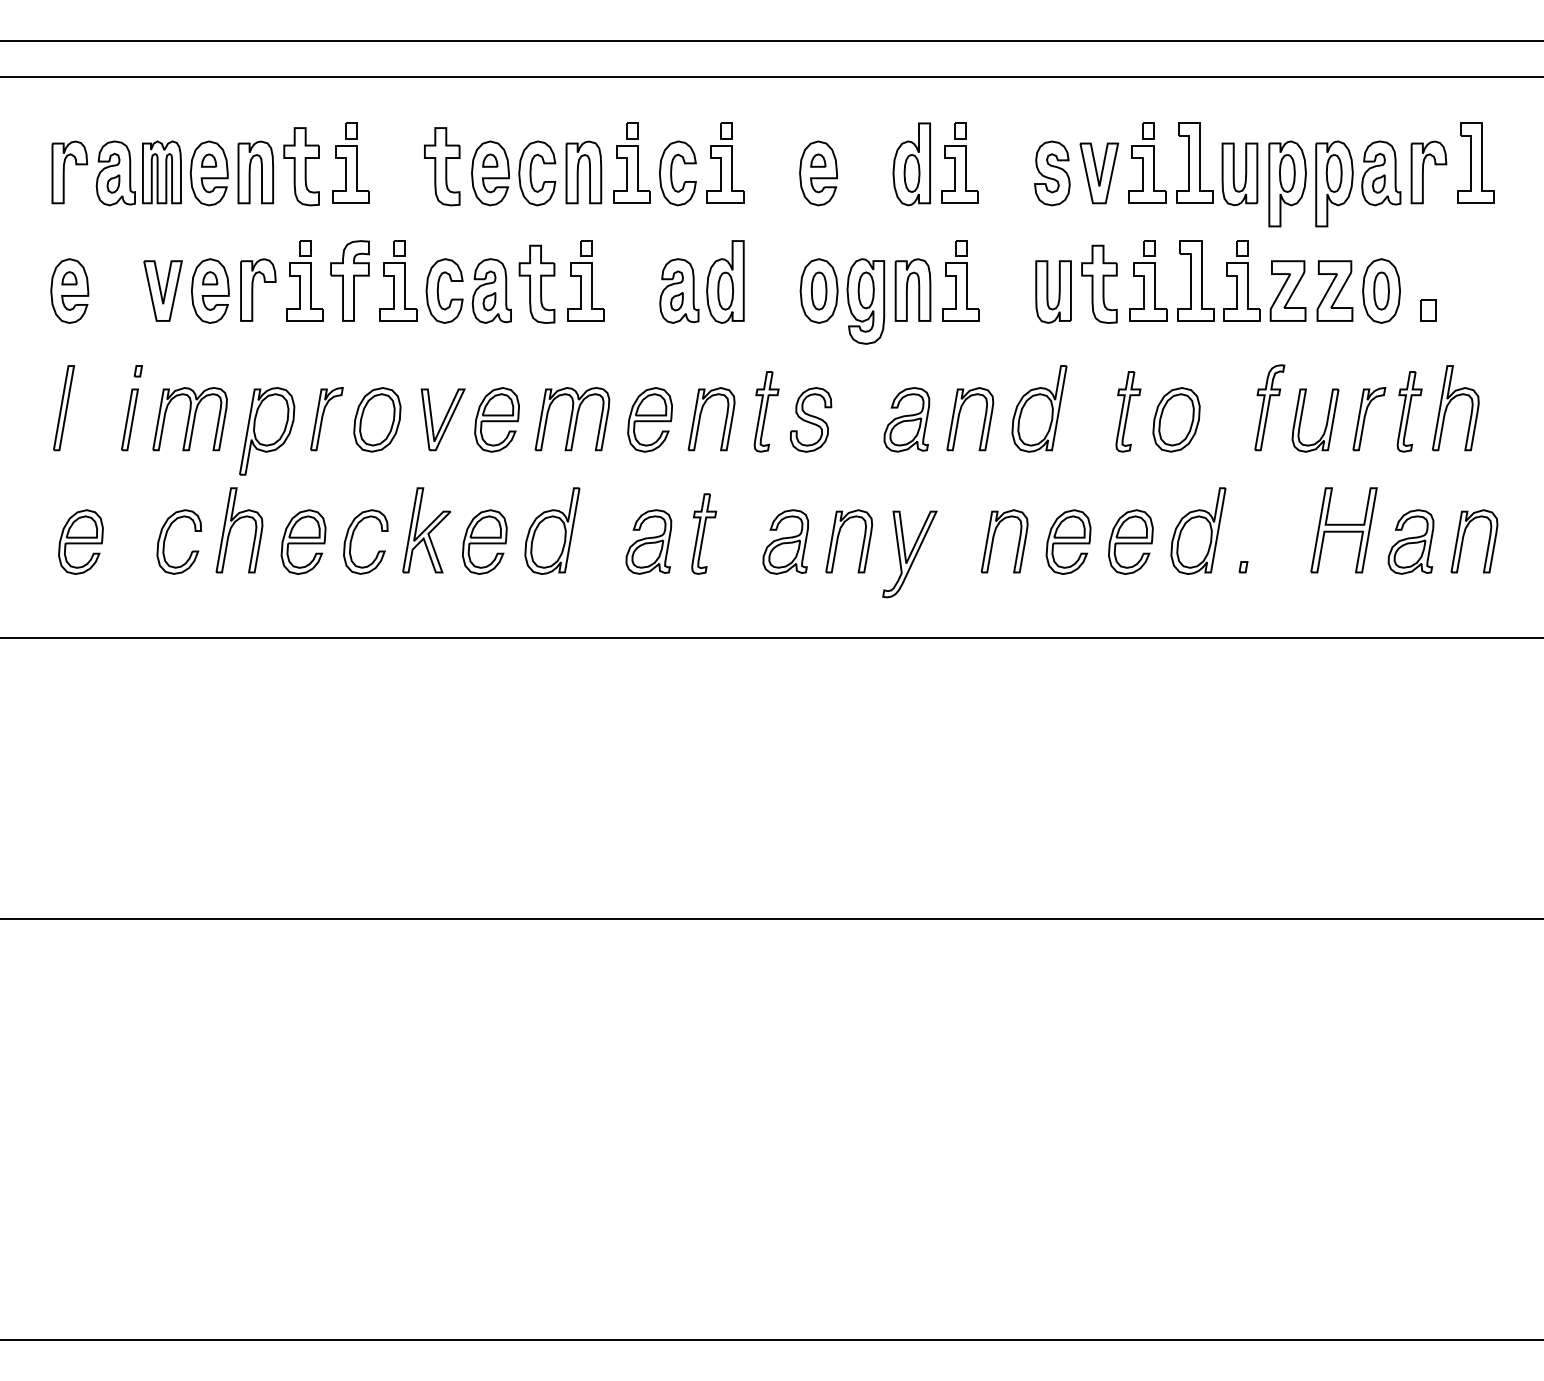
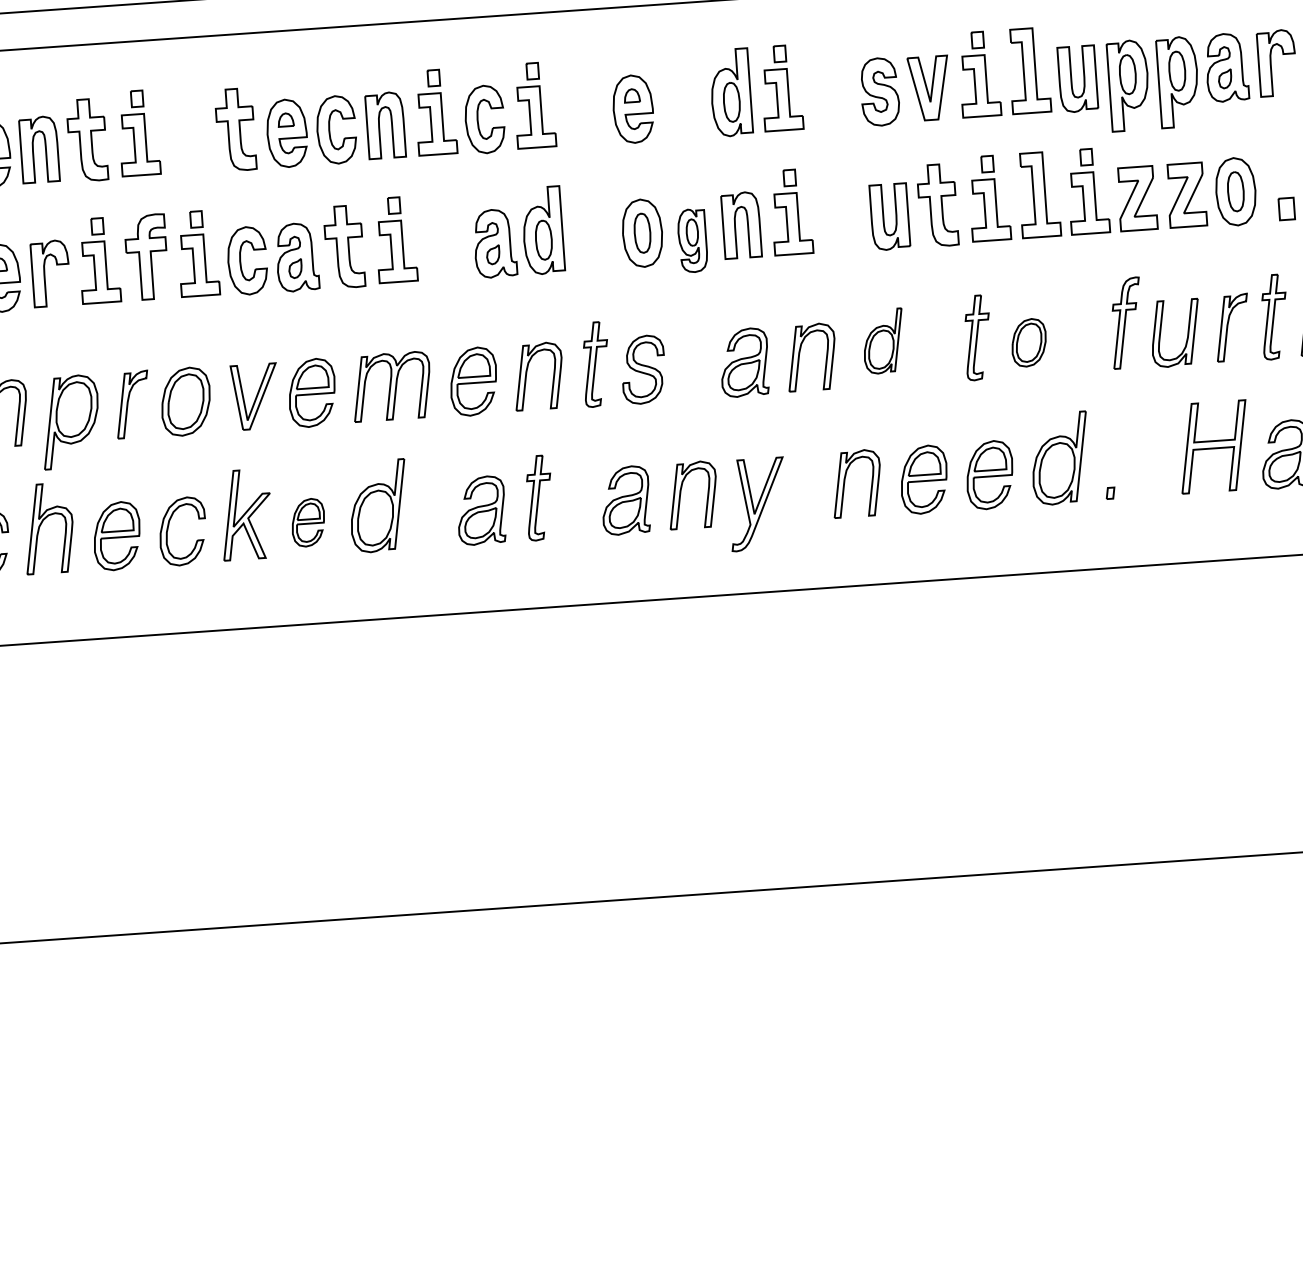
part: (865, 301) -> (692, 240), size x0.7
part: (1039, 408) -> (883, 340), size x0.7
part: (1176, 419) -> (1029, 342), size x0.7
part: (484, 541) -> (307, 522), size x0.7

